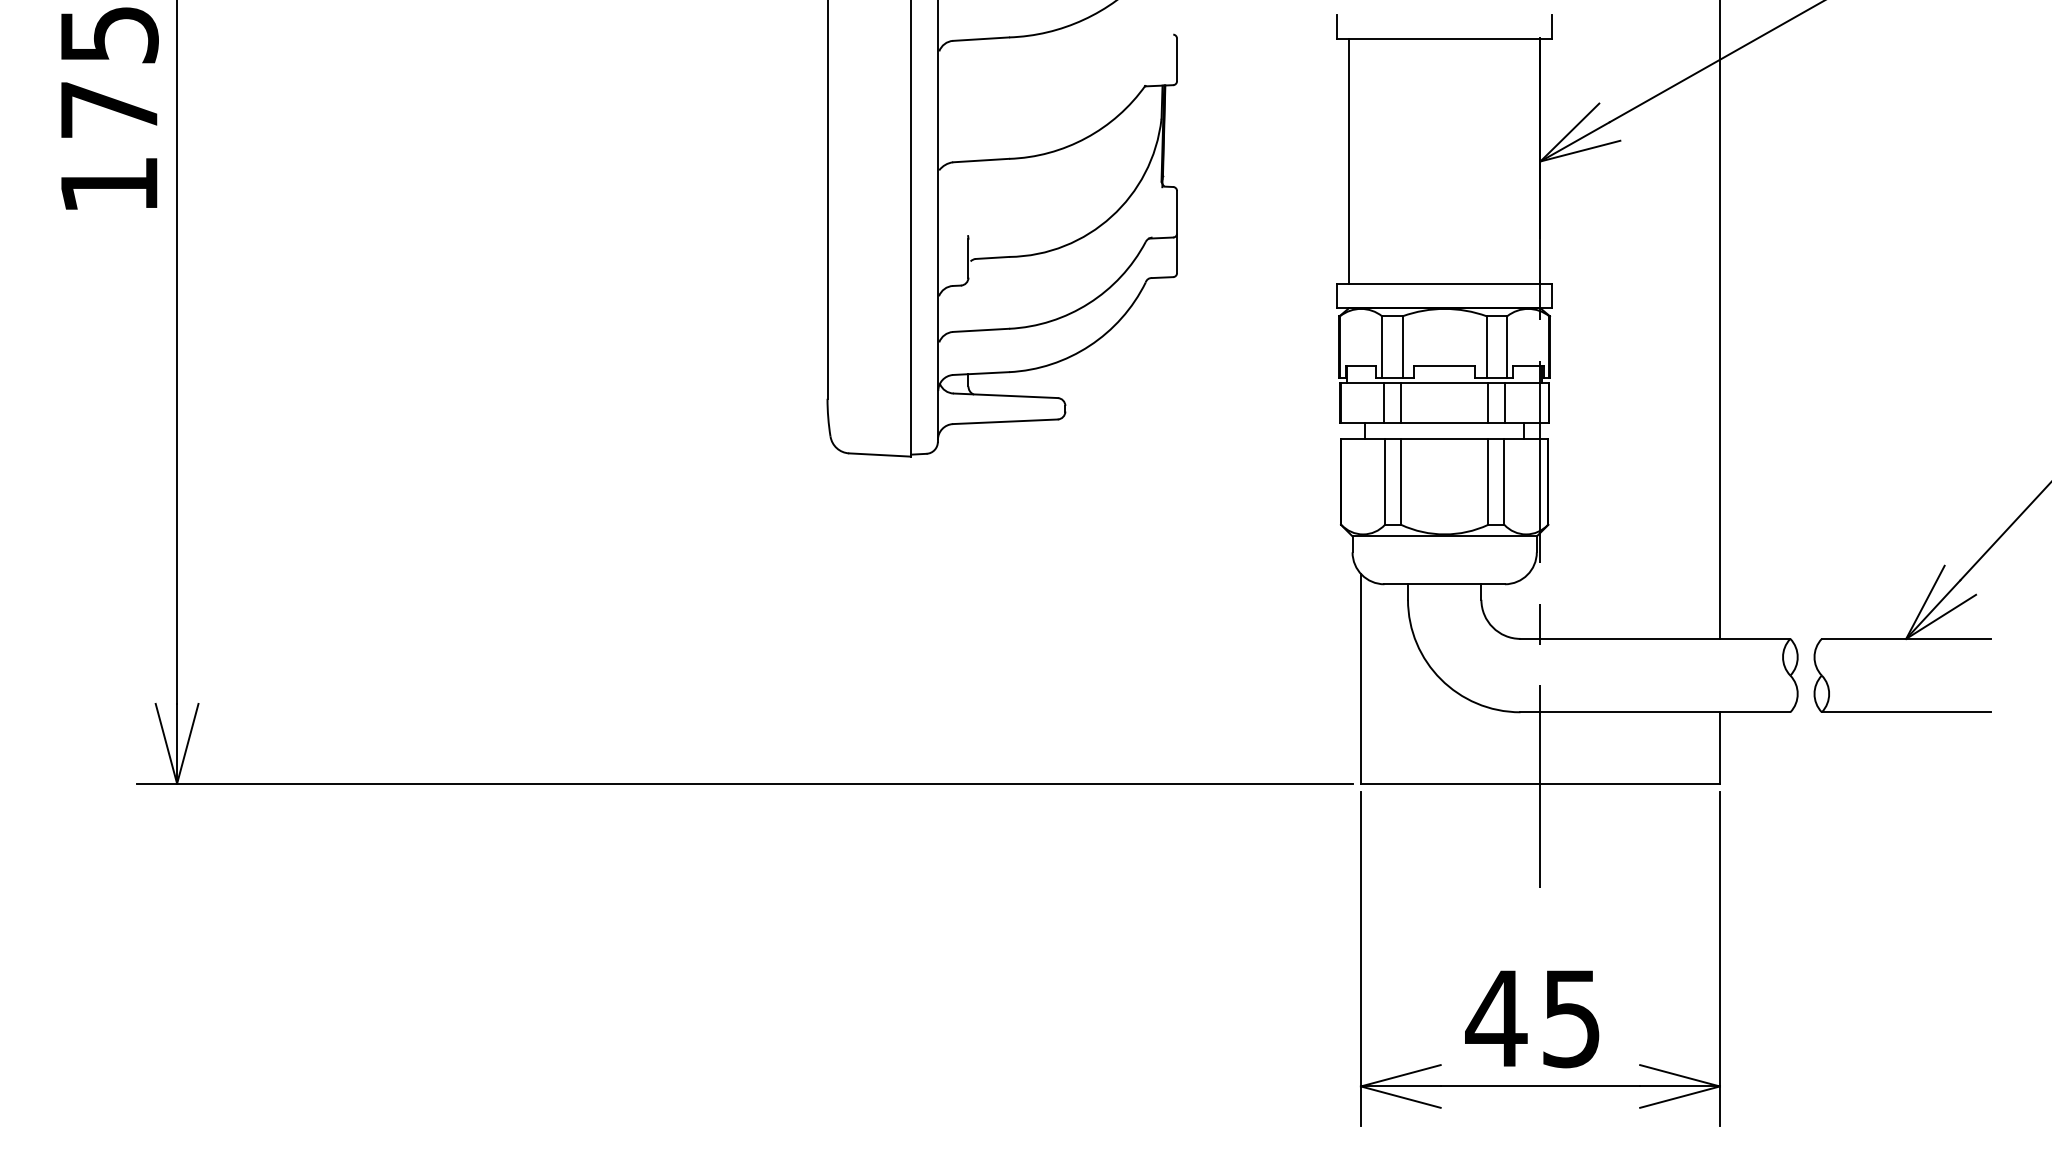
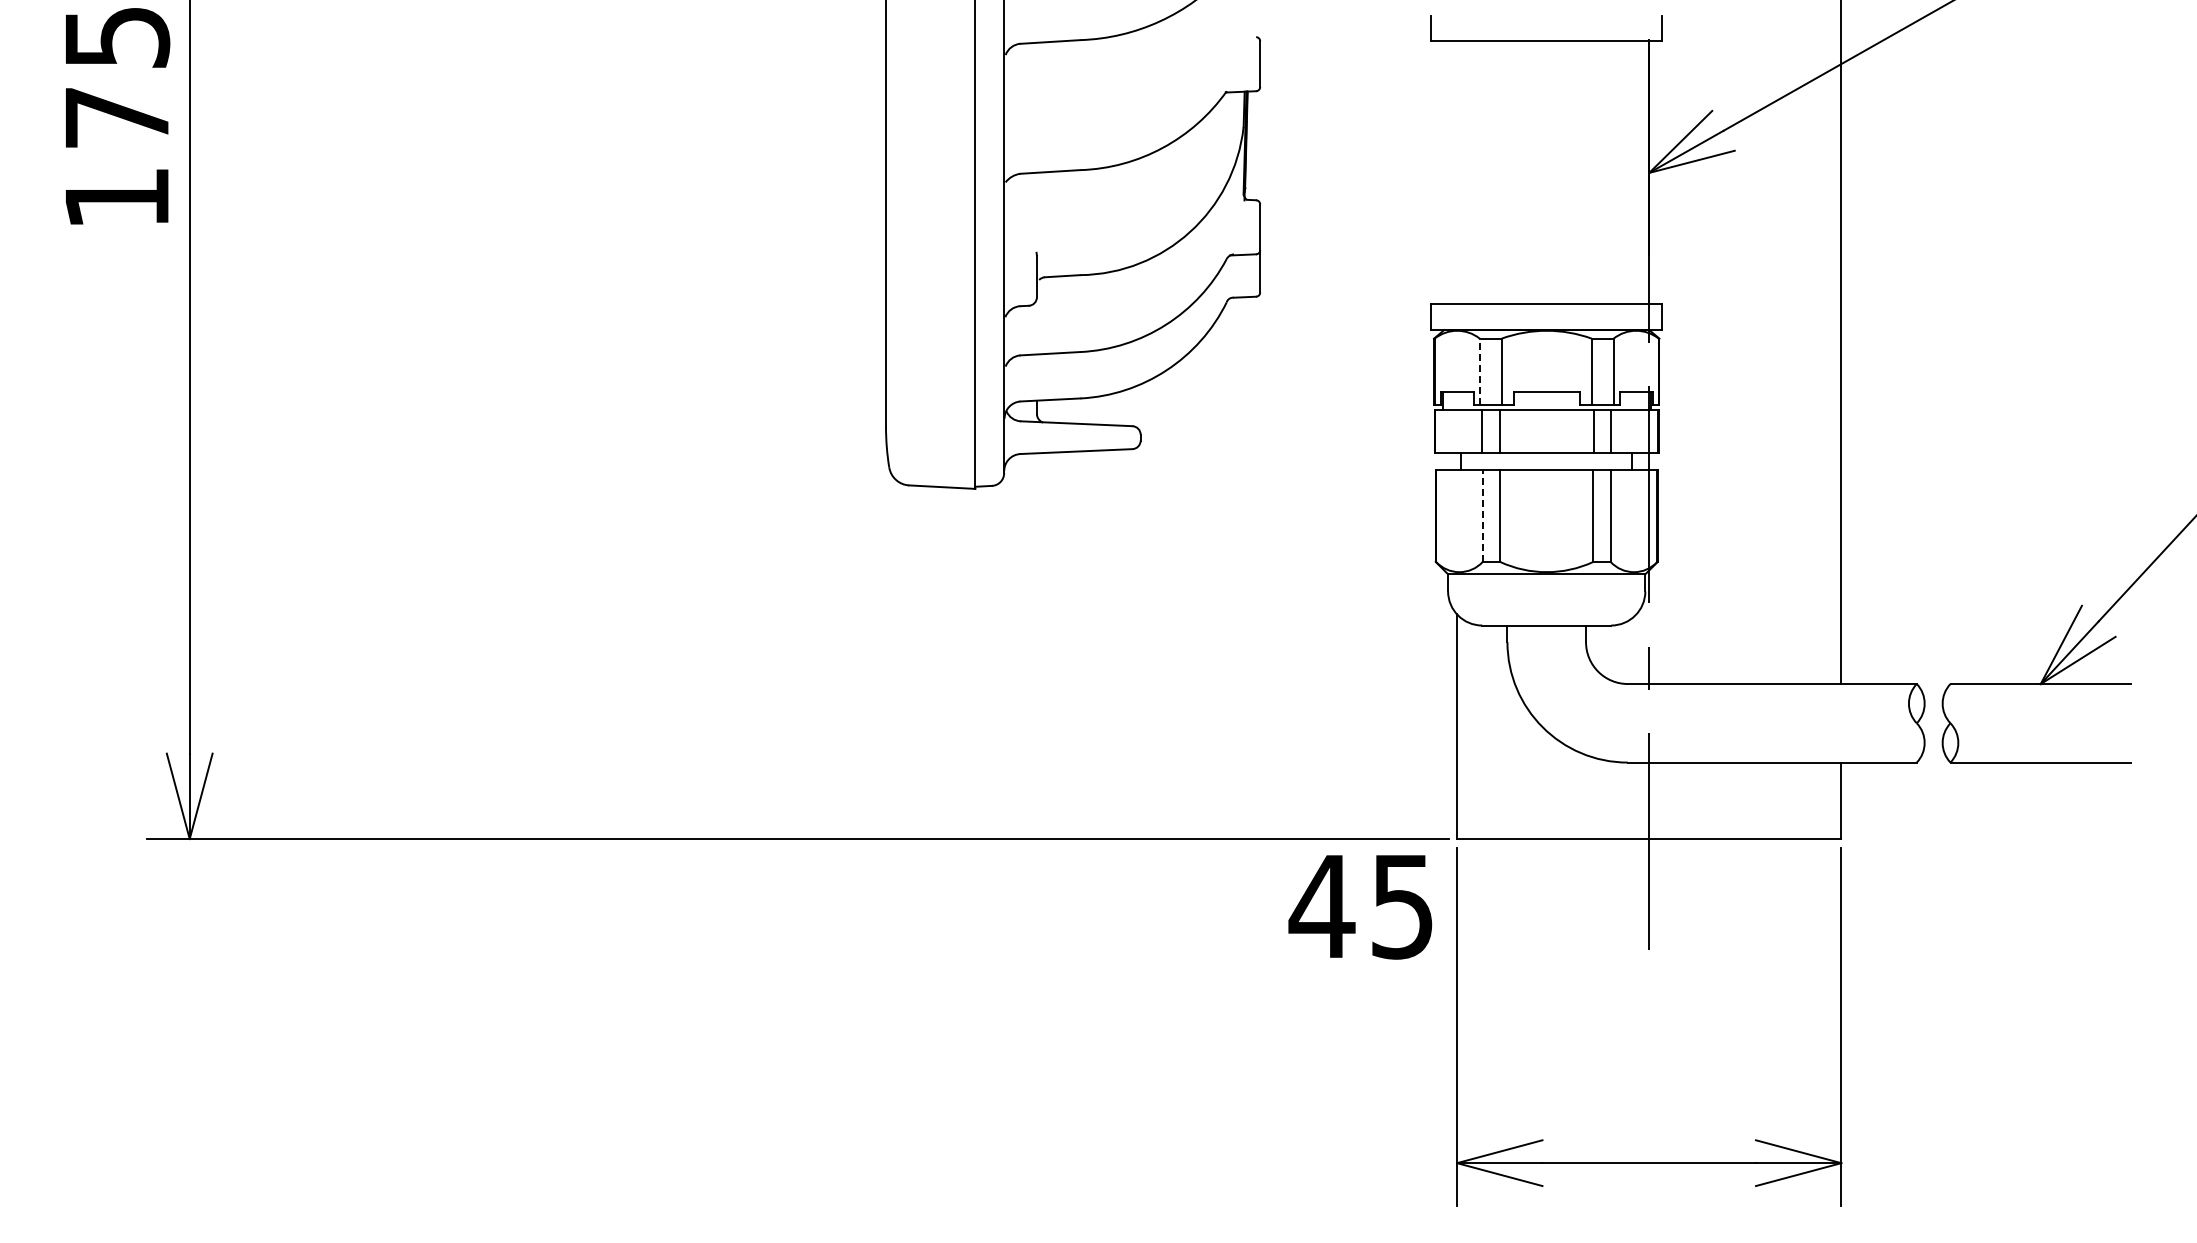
line: (1349, 161) -> (1444, 172), removed
line: (1381, 346) -> (1479, 371), solid -> dashed
line: (1384, 482) -> (1482, 516), solid -> dashed
text: (1532, 1019) -> (1360, 907), moved

